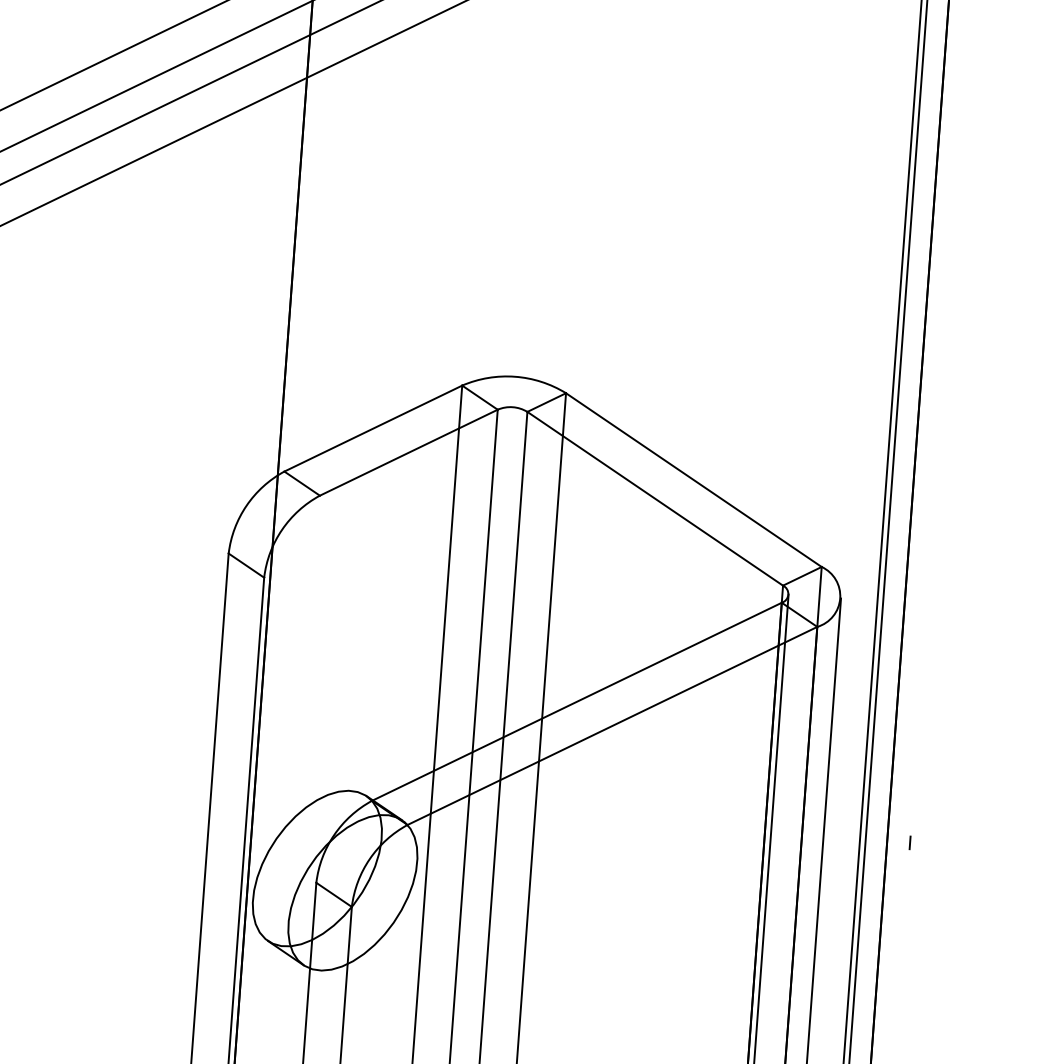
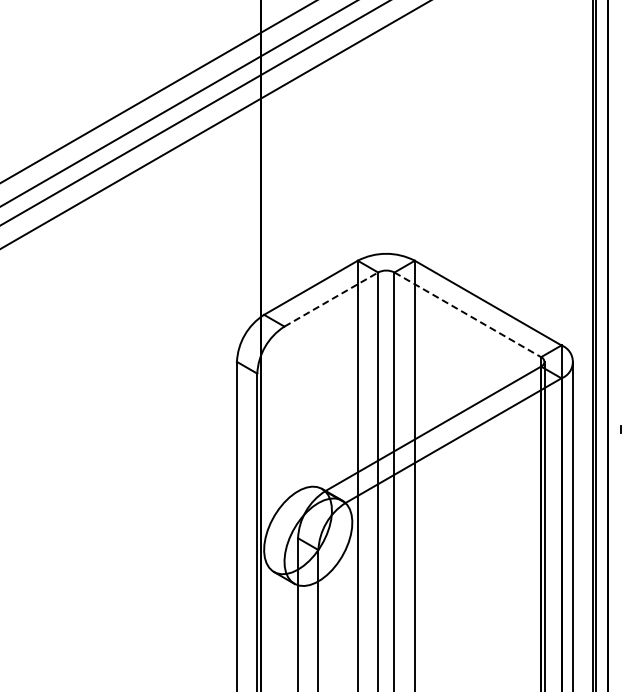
line: (409, 452) -> (331, 299), solid -> dashed
line: (654, 498) -> (467, 314), solid -> dashed
line: (909, 842) -> (620, 429), moved

